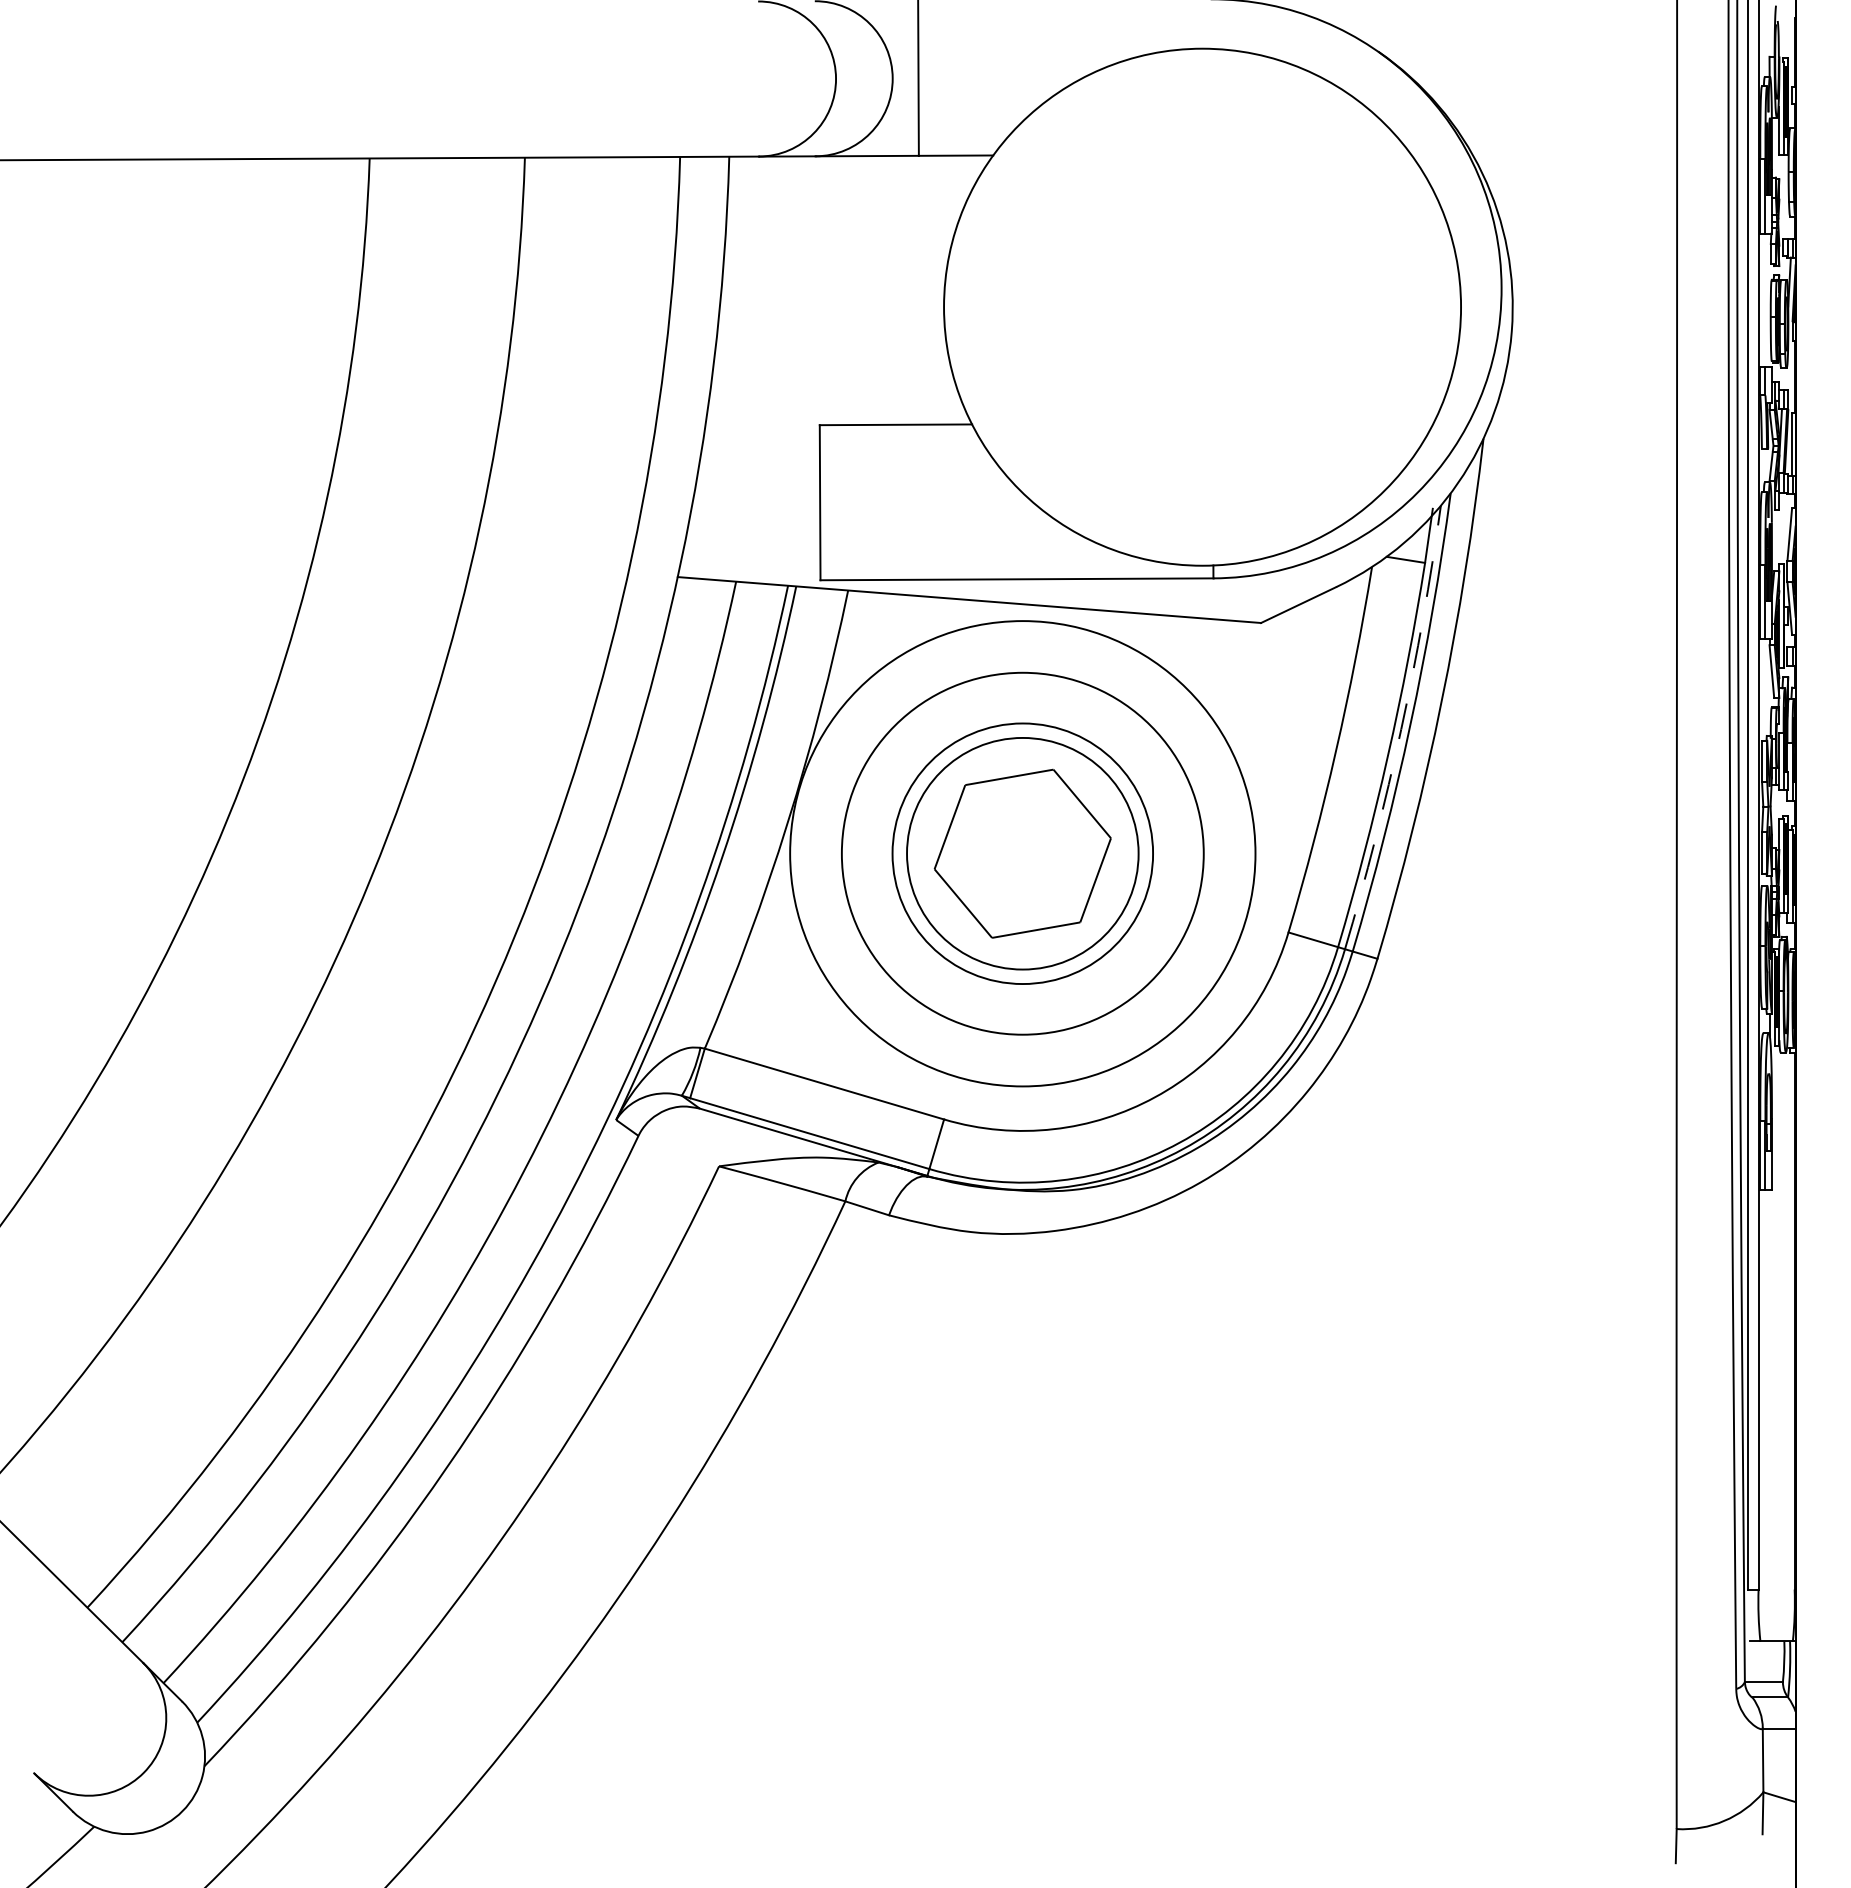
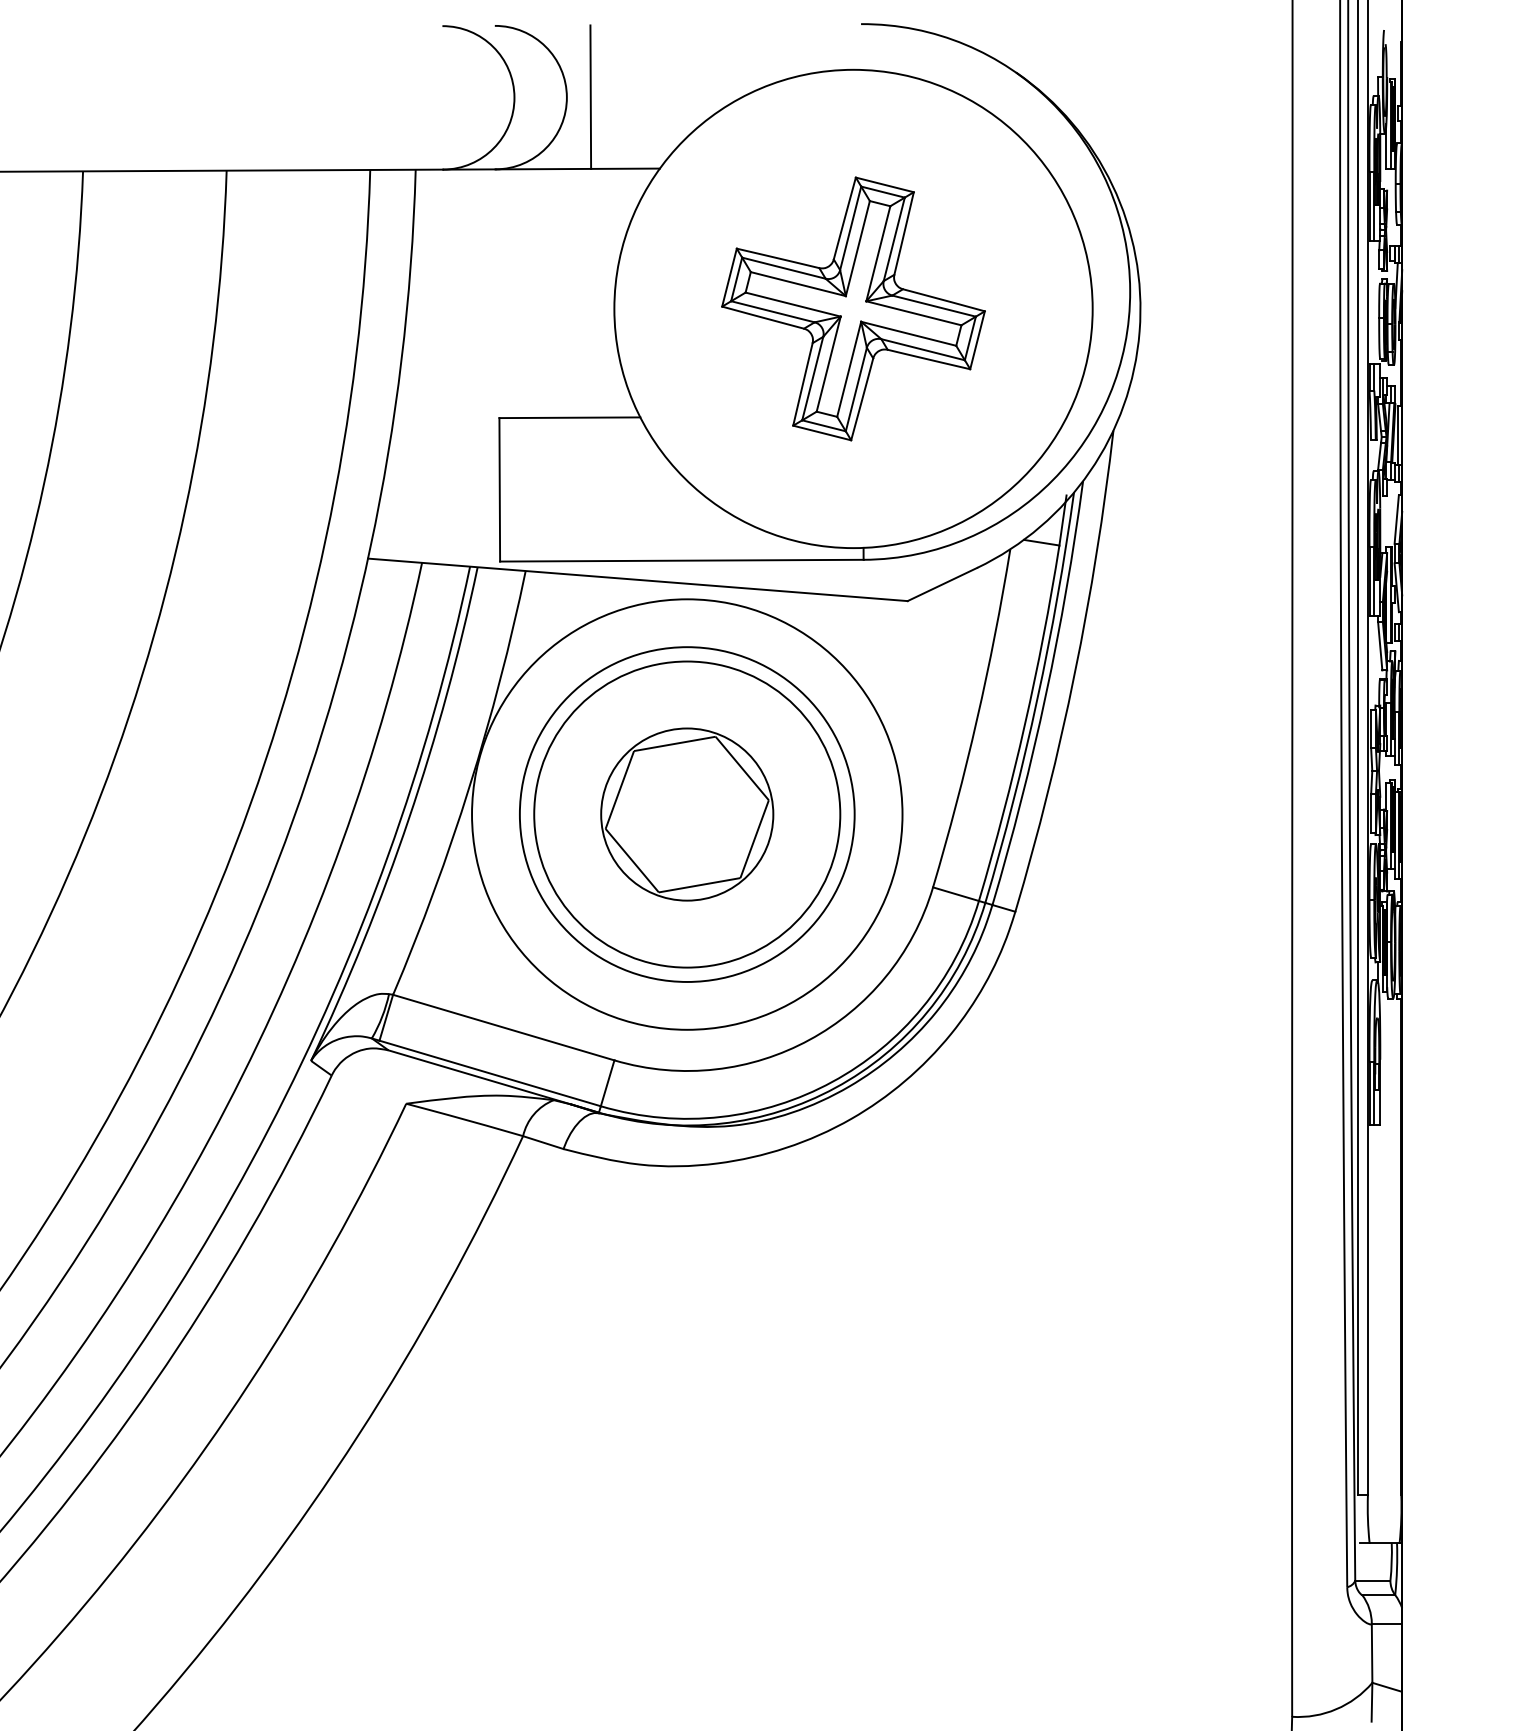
part: (1202, 307) -> (853, 309), added
arc: (1401, 729) -> (1037, 699), dashed -> solid
circle: (1022, 853) -> (686, 814), size x0.71
circle: (1022, 853) -> (686, 814), size x1.43

